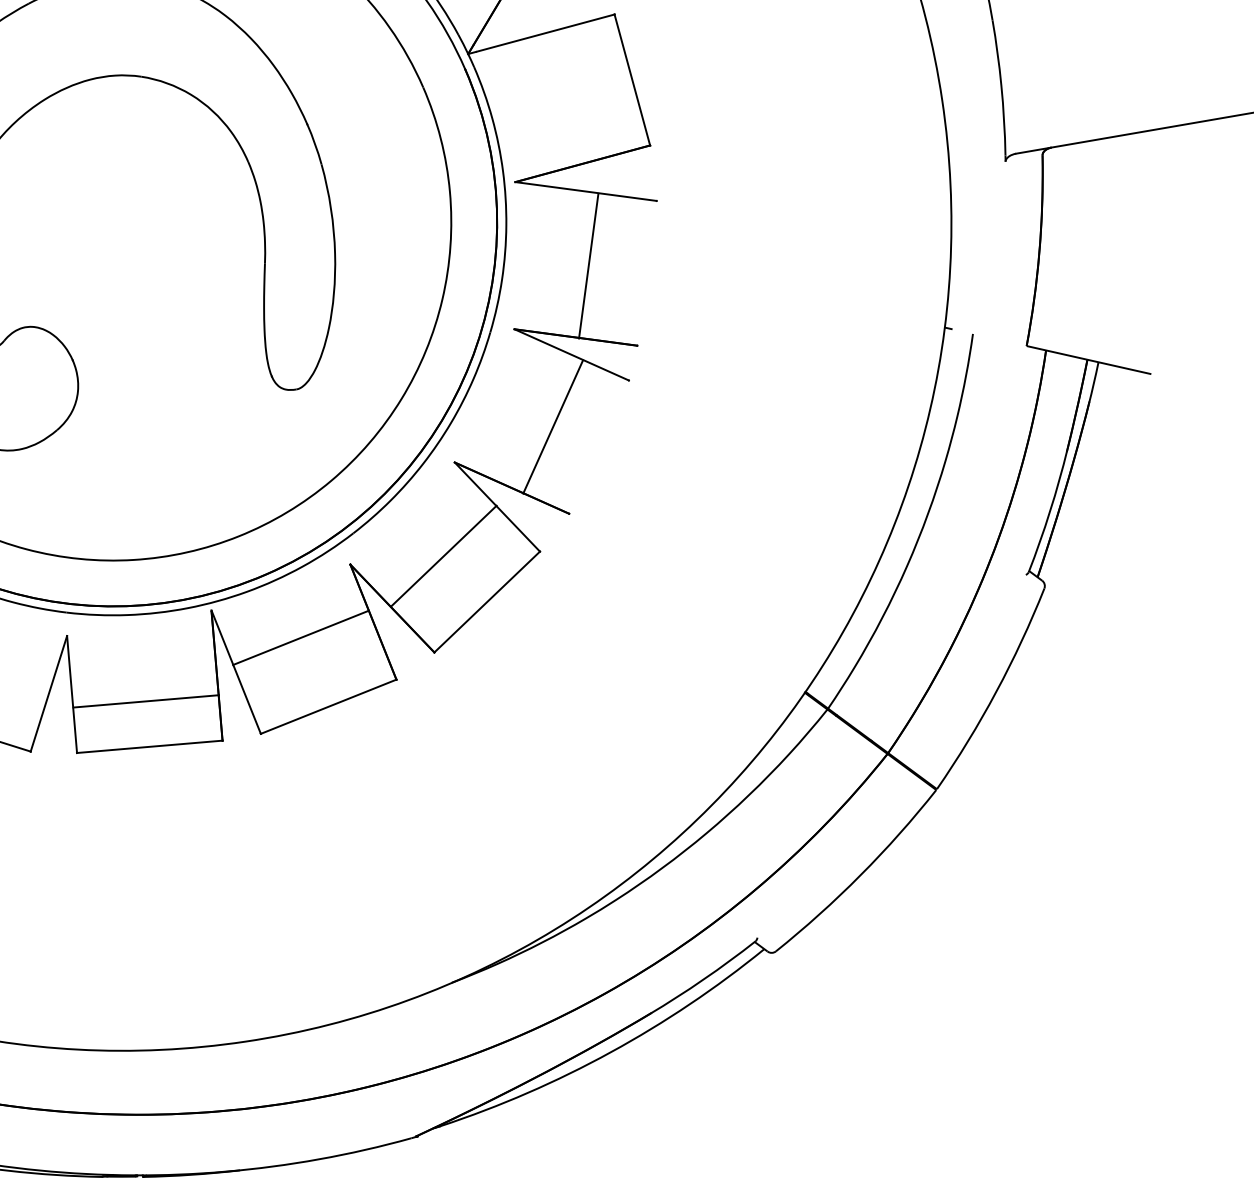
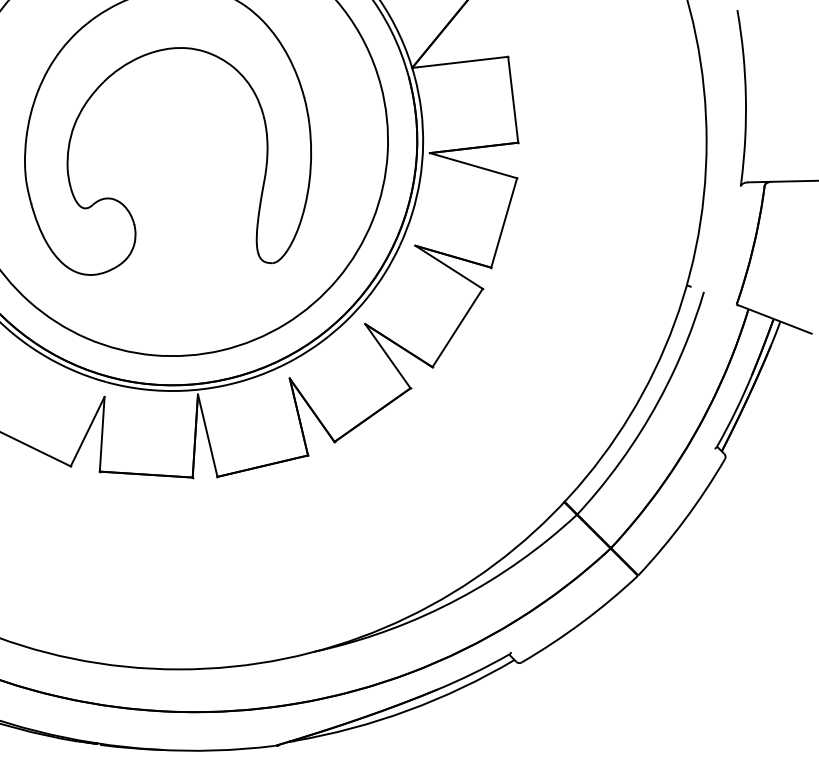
line: (589, 265) -> (504, 222), moved
line: (552, 426) -> (457, 327), moved
line: (443, 555) -> (372, 414), moved
line: (300, 636) -> (262, 465), moved
line: (144, 701) -> (145, 474), moved

